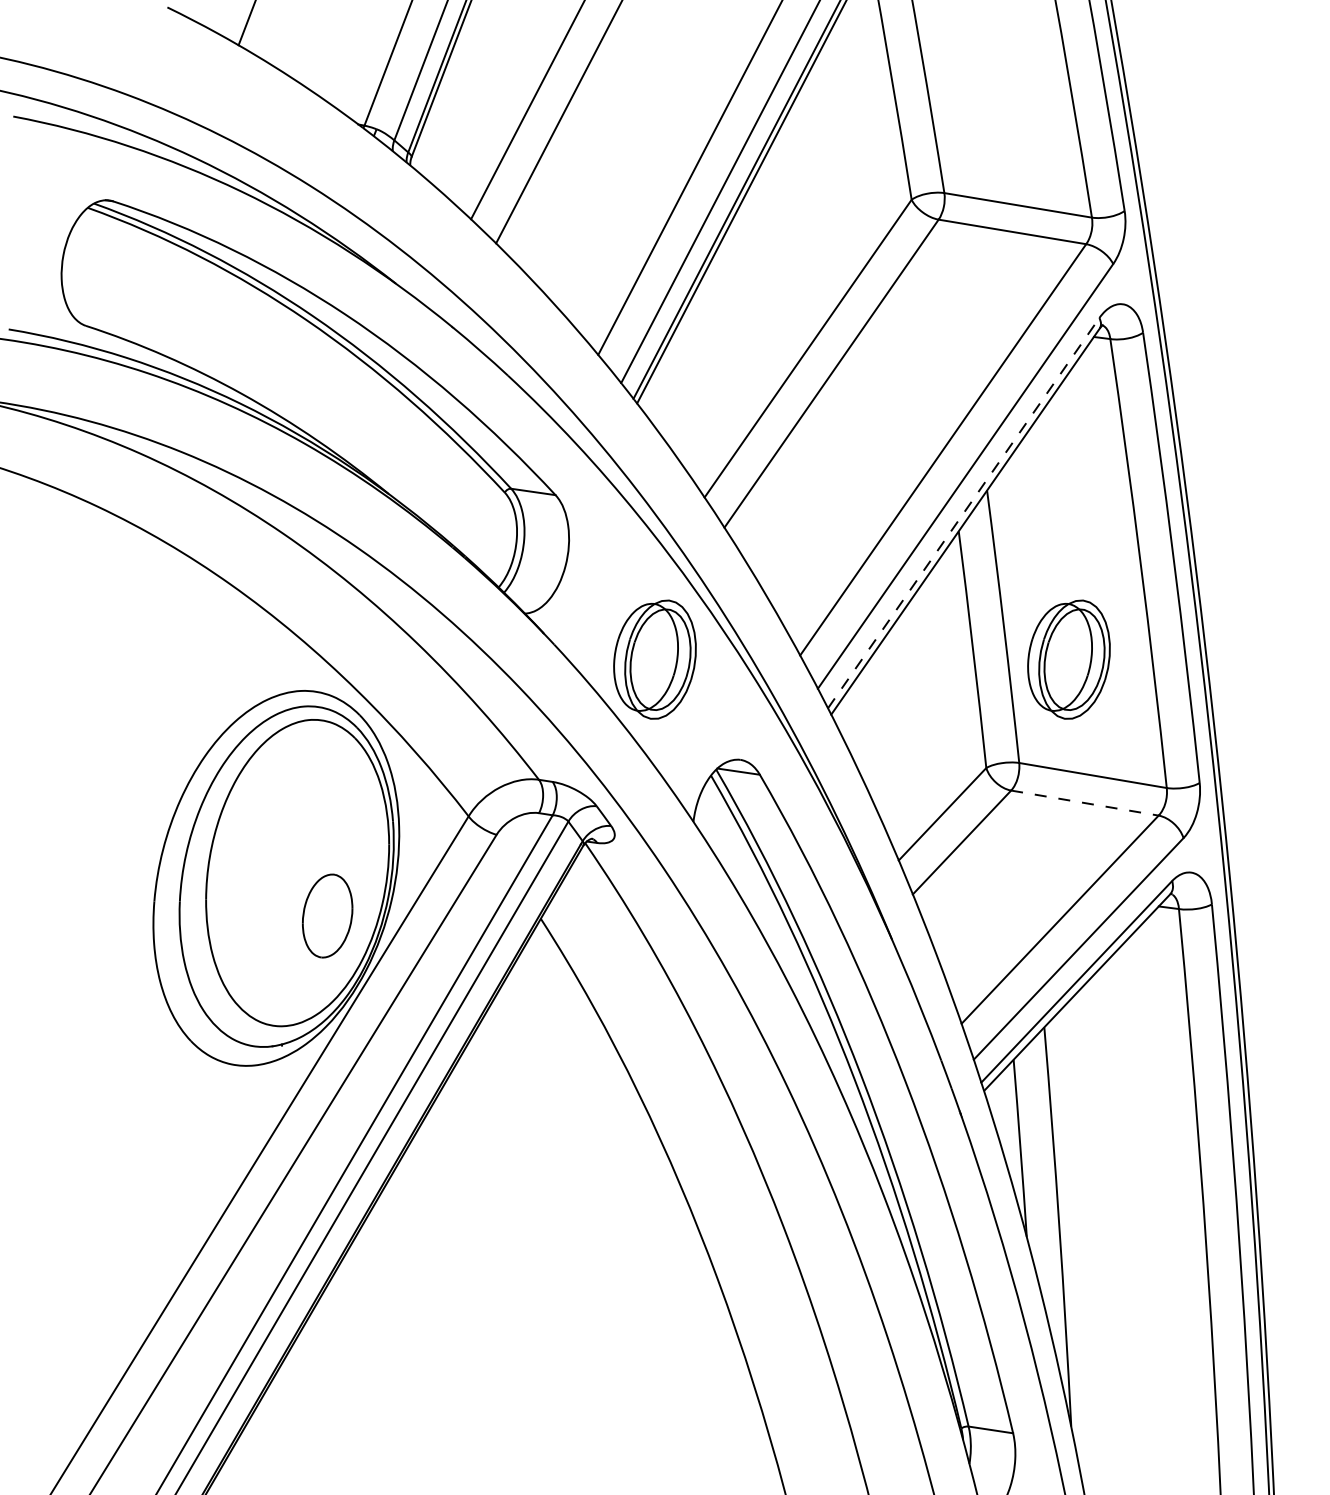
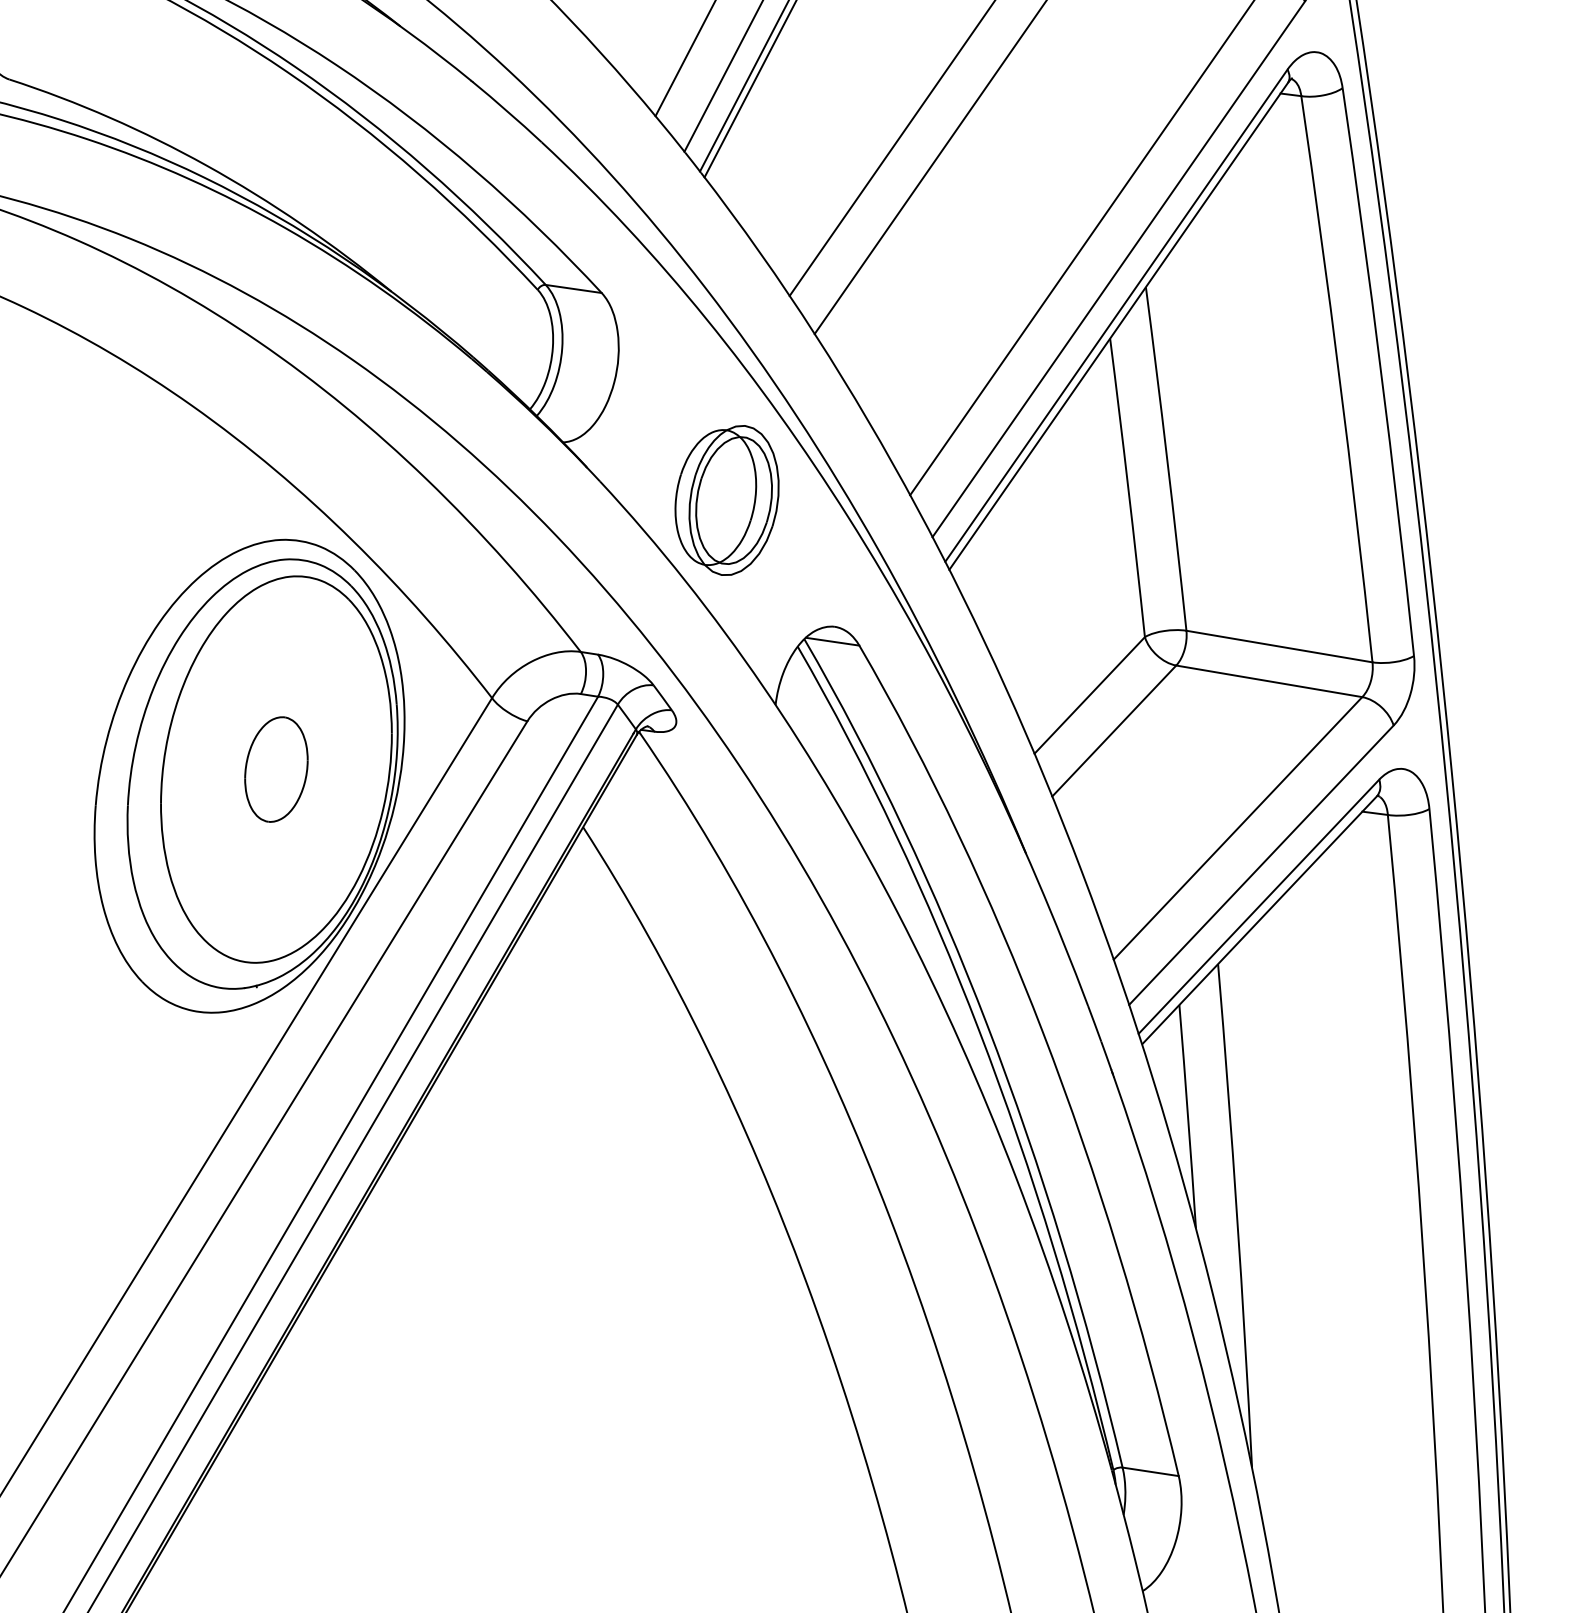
line: (963, 513) -> (1116, 316), dashed -> solid
part: (1068, 659) -> (1248, 500), removed
line: (1084, 803) -> (1268, 681), dashed -> solid
part: (327, 915) -> (276, 768), moved

